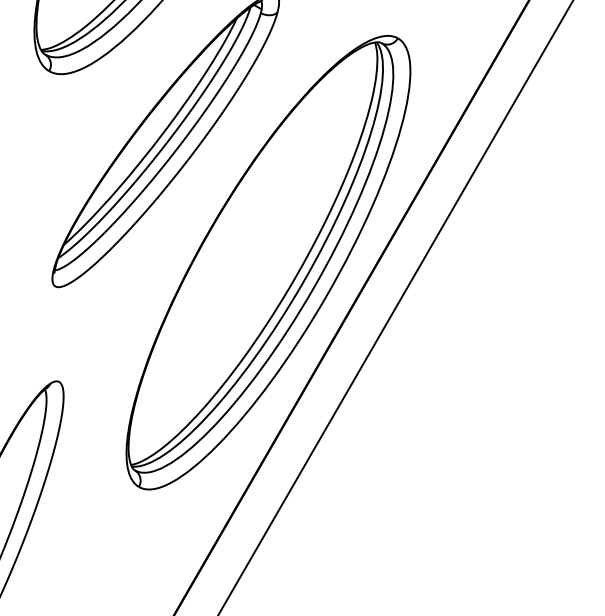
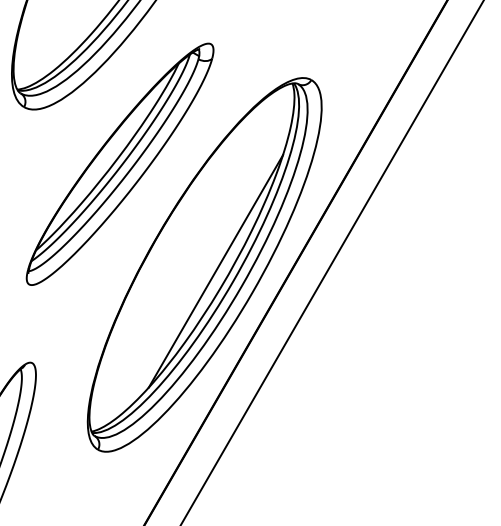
line: (281, 270) -> (215, 271), added

